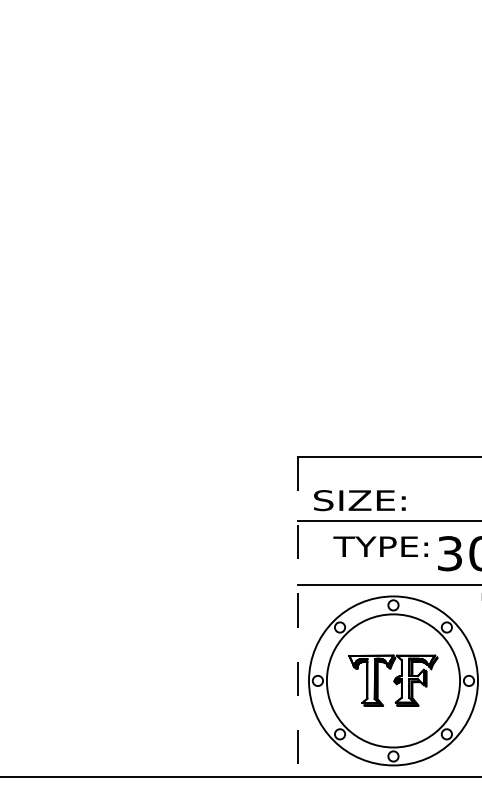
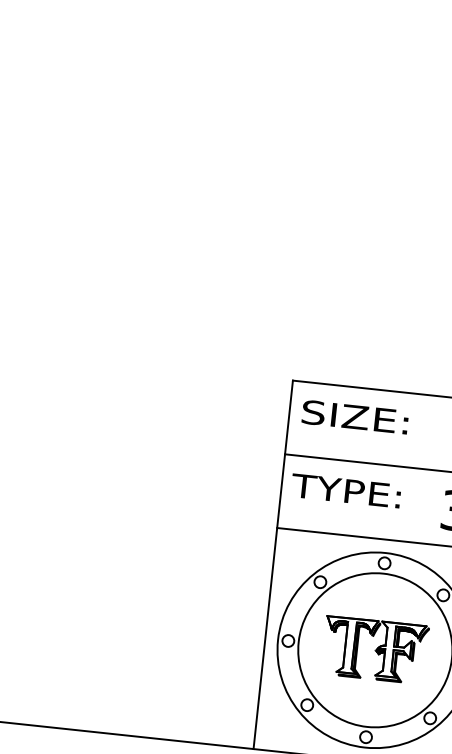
text: (359, 500) -> (354, 417), moved
text: (380, 546) -> (345, 490), moved
line: (297, 617) -> (272, 565), dashed -> solid

